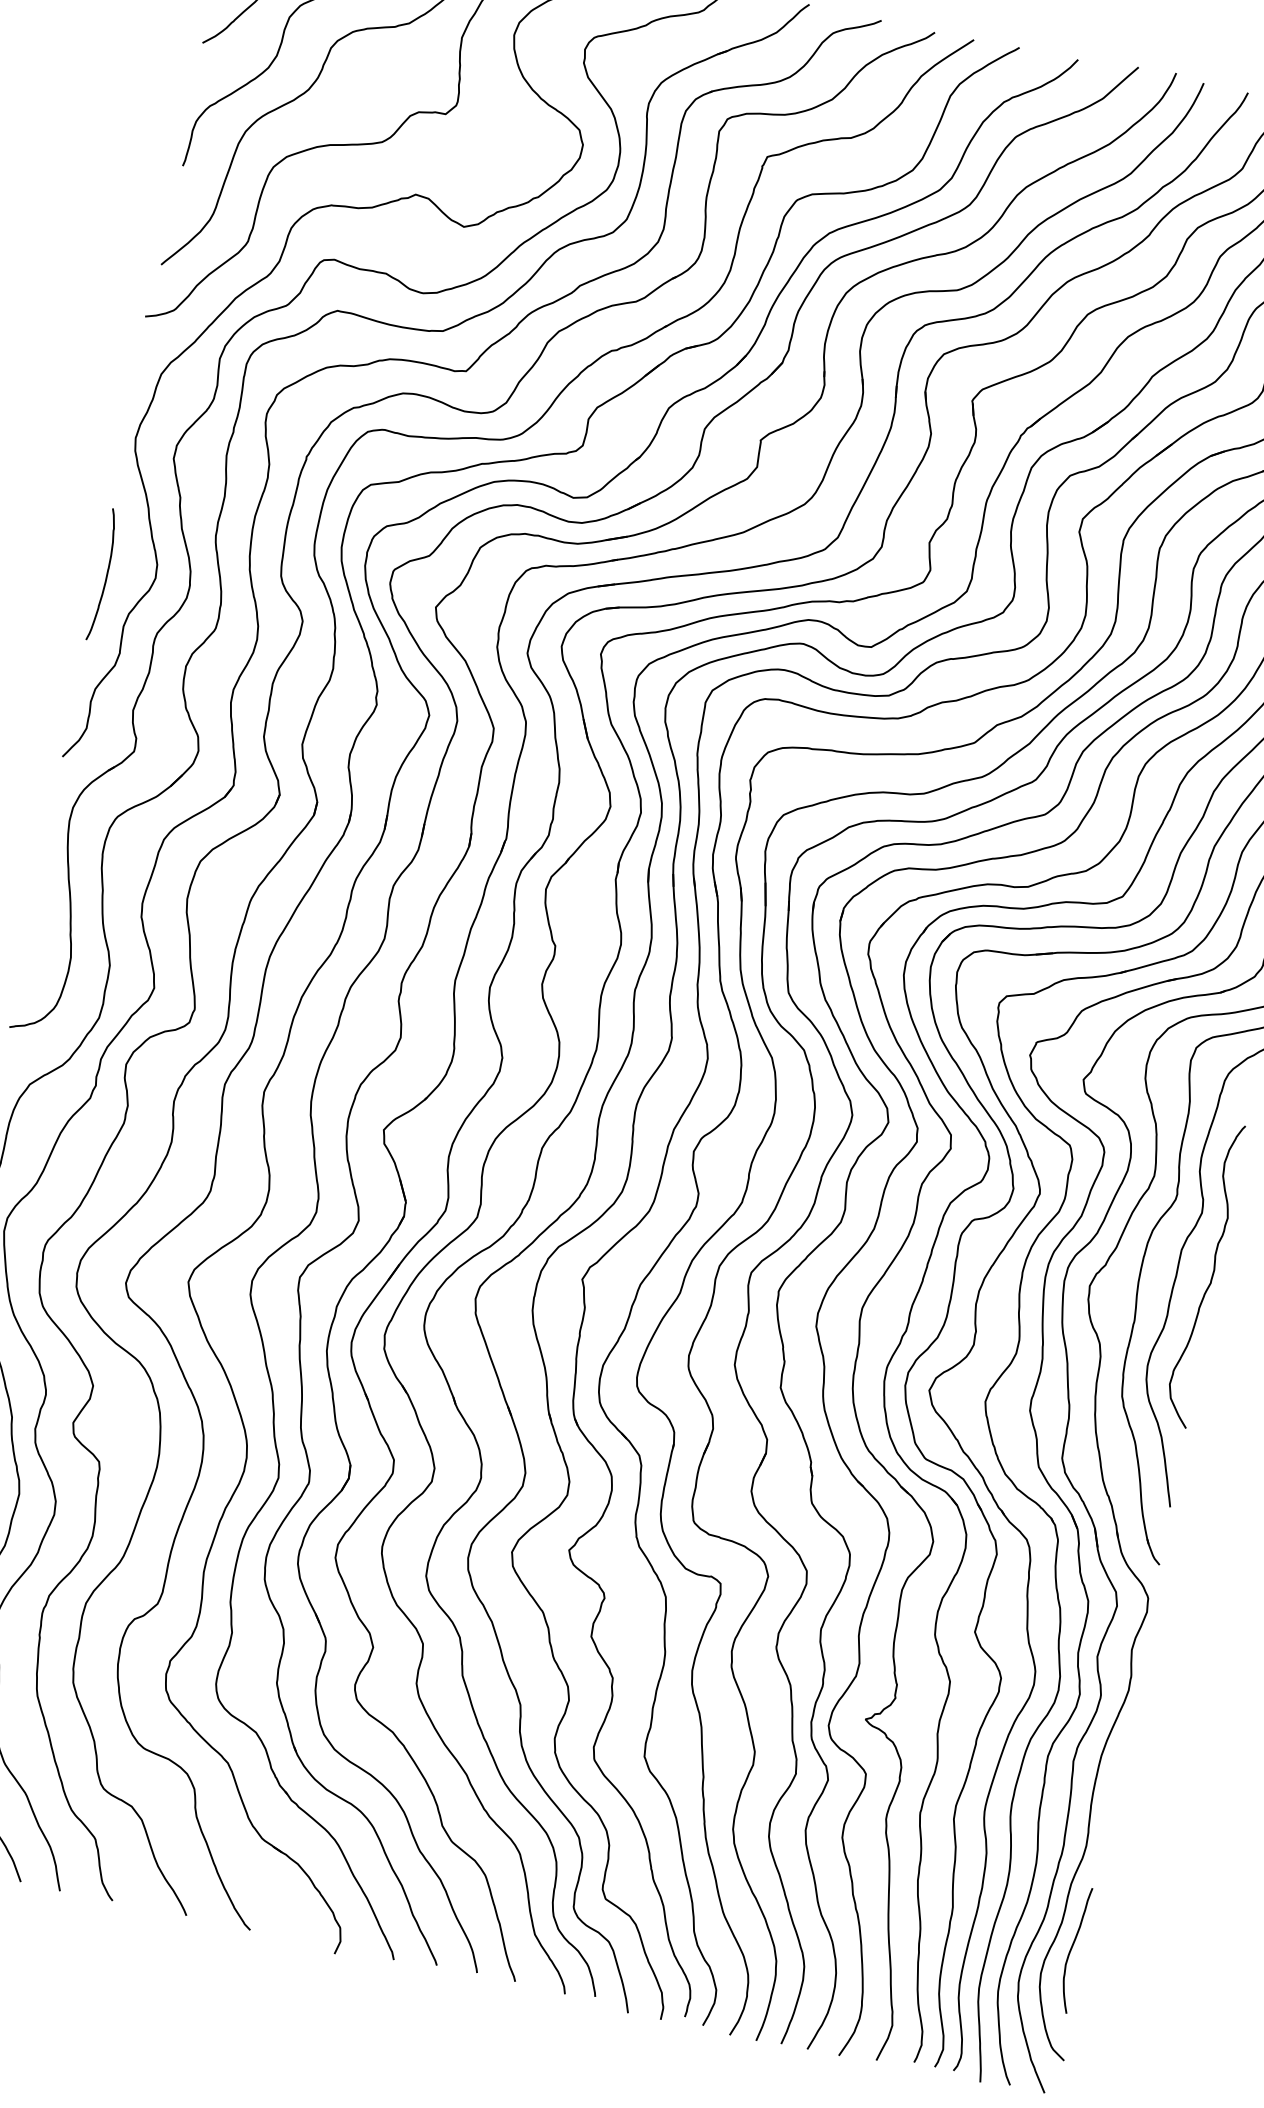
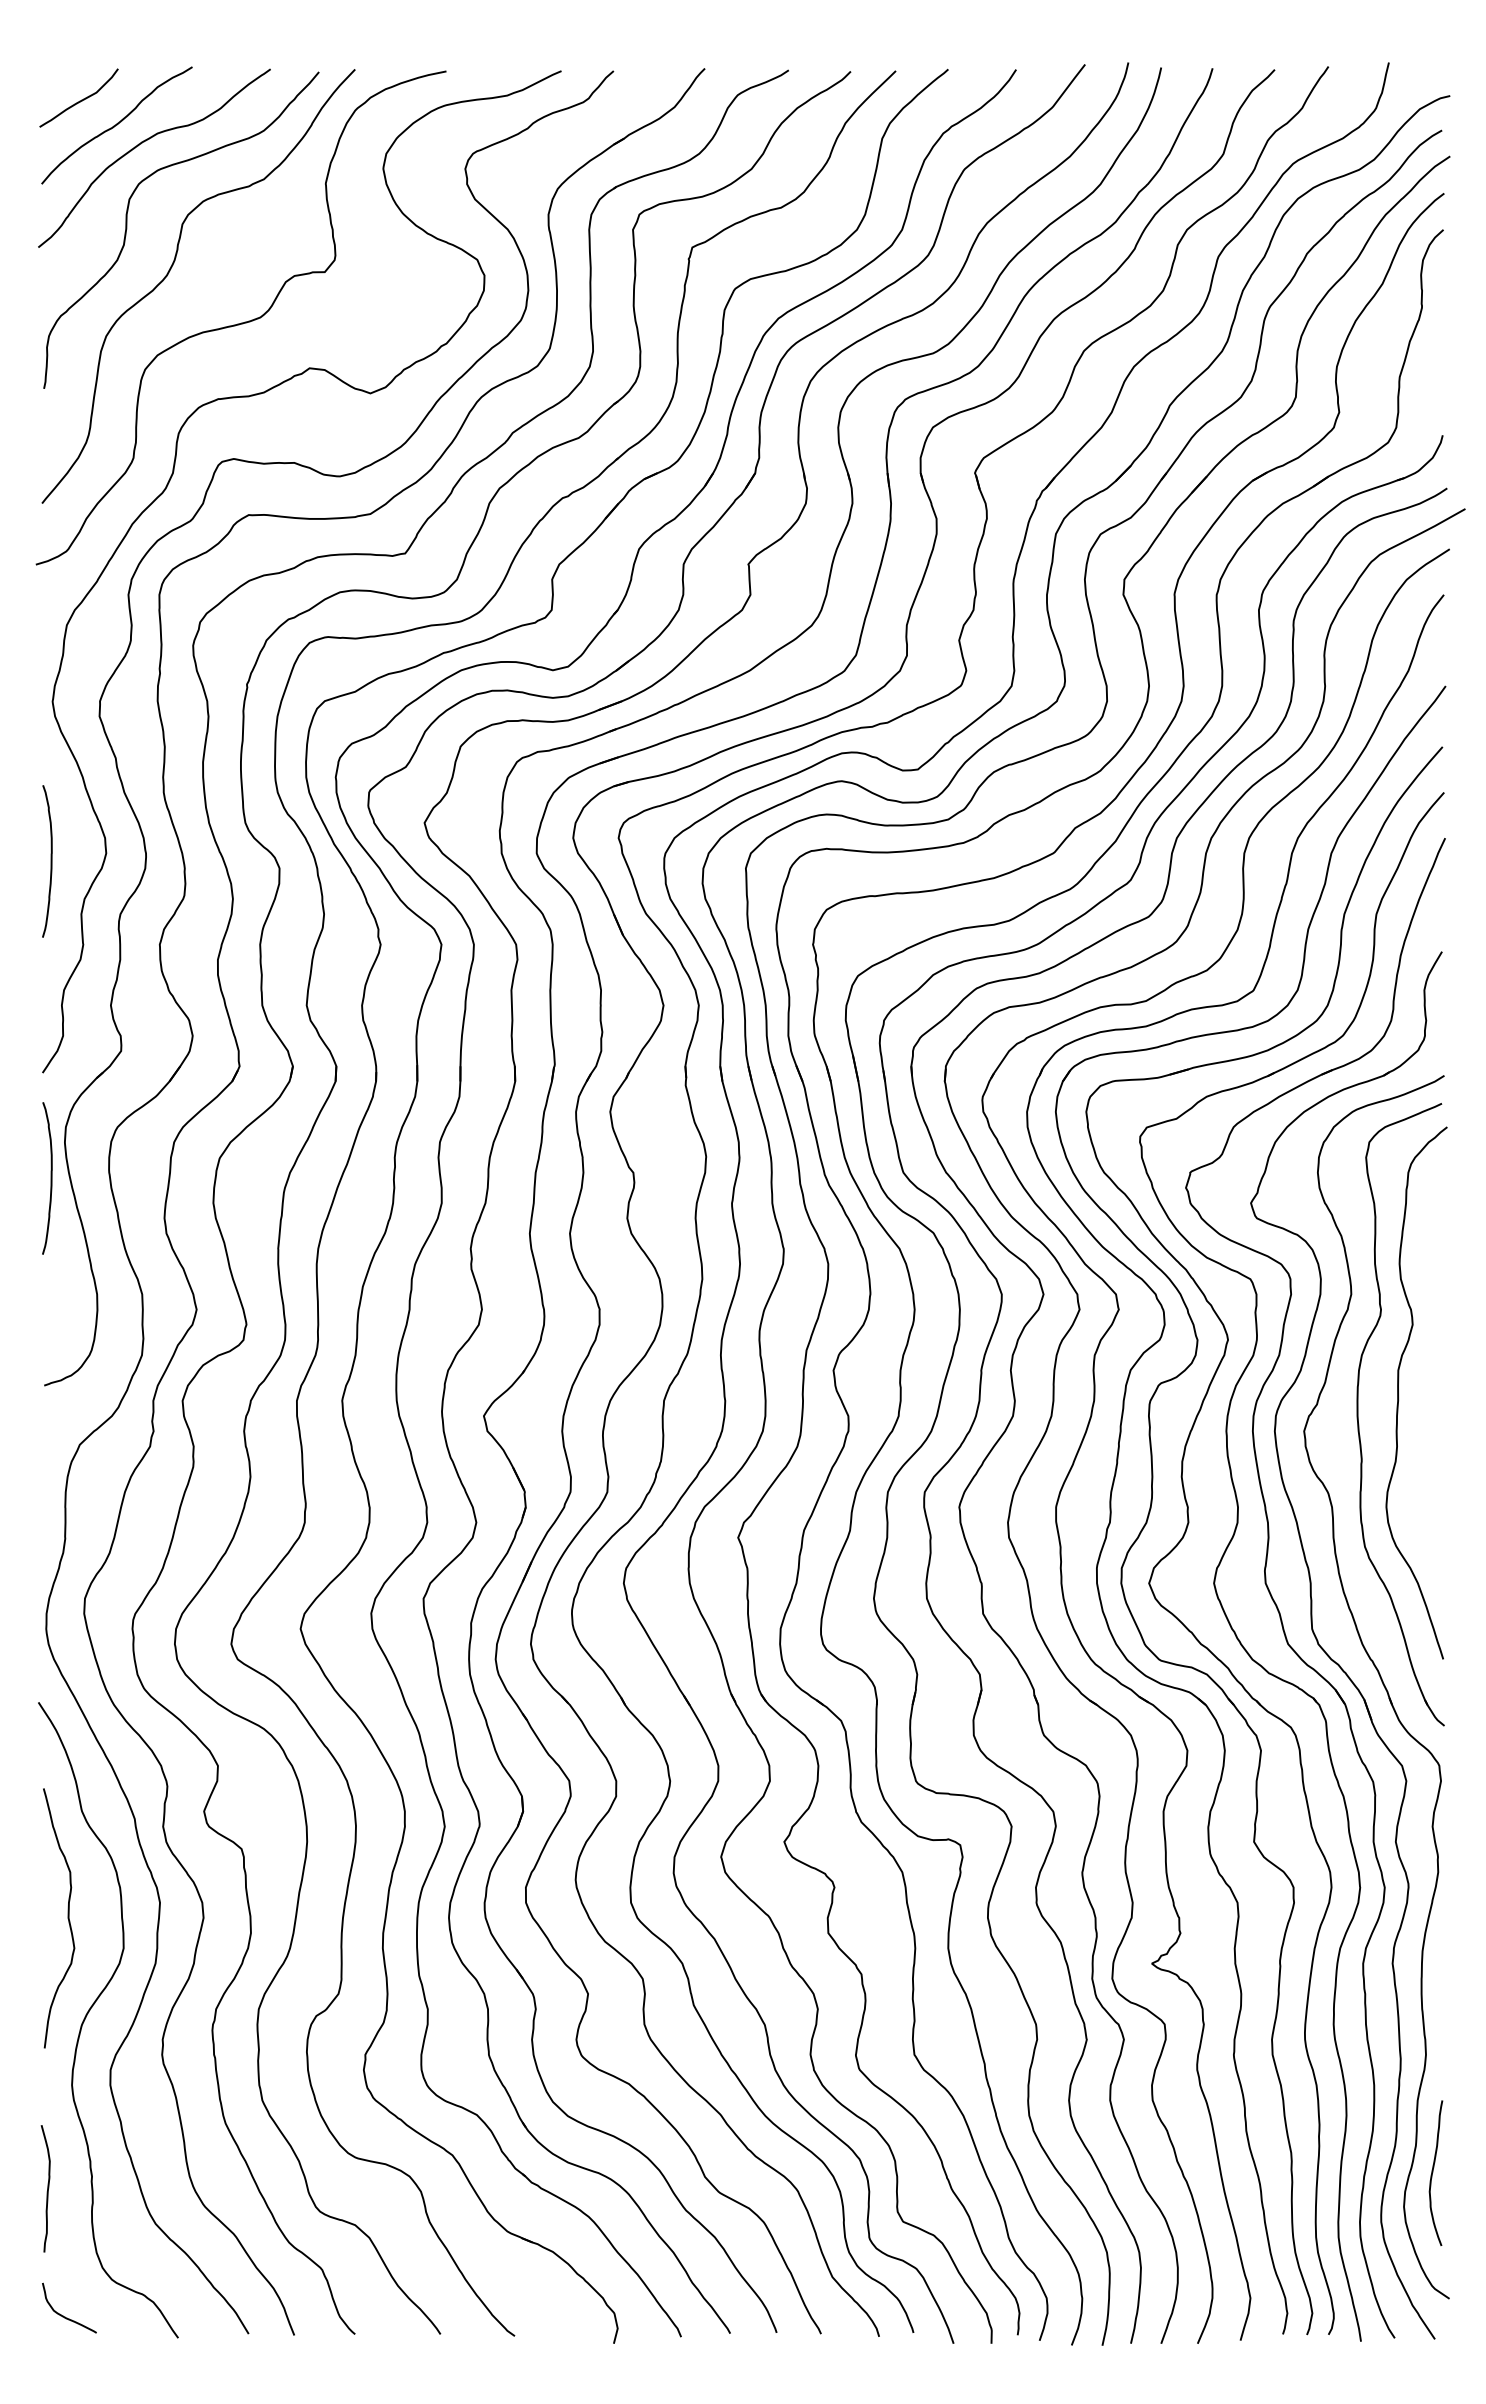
curve: (50, 849) -> (50, 1178), added
curve: (1211, 1276) -> (1437, 1393), removed

